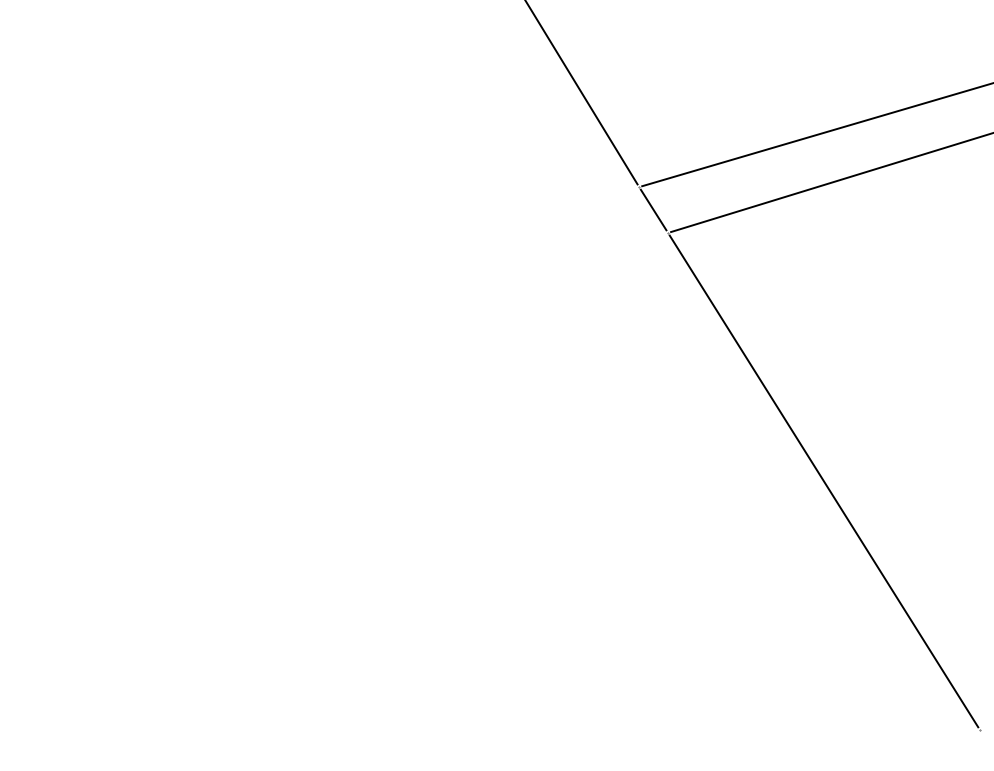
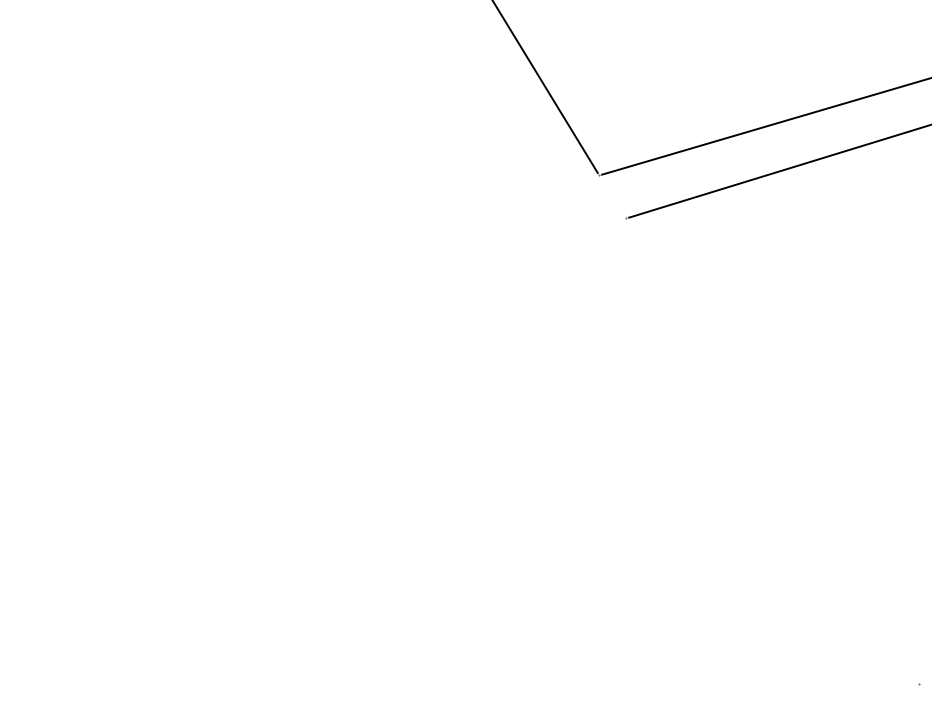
line: (653, 209) -> (612, 196), removed
line: (823, 481) -> (772, 451), removed

